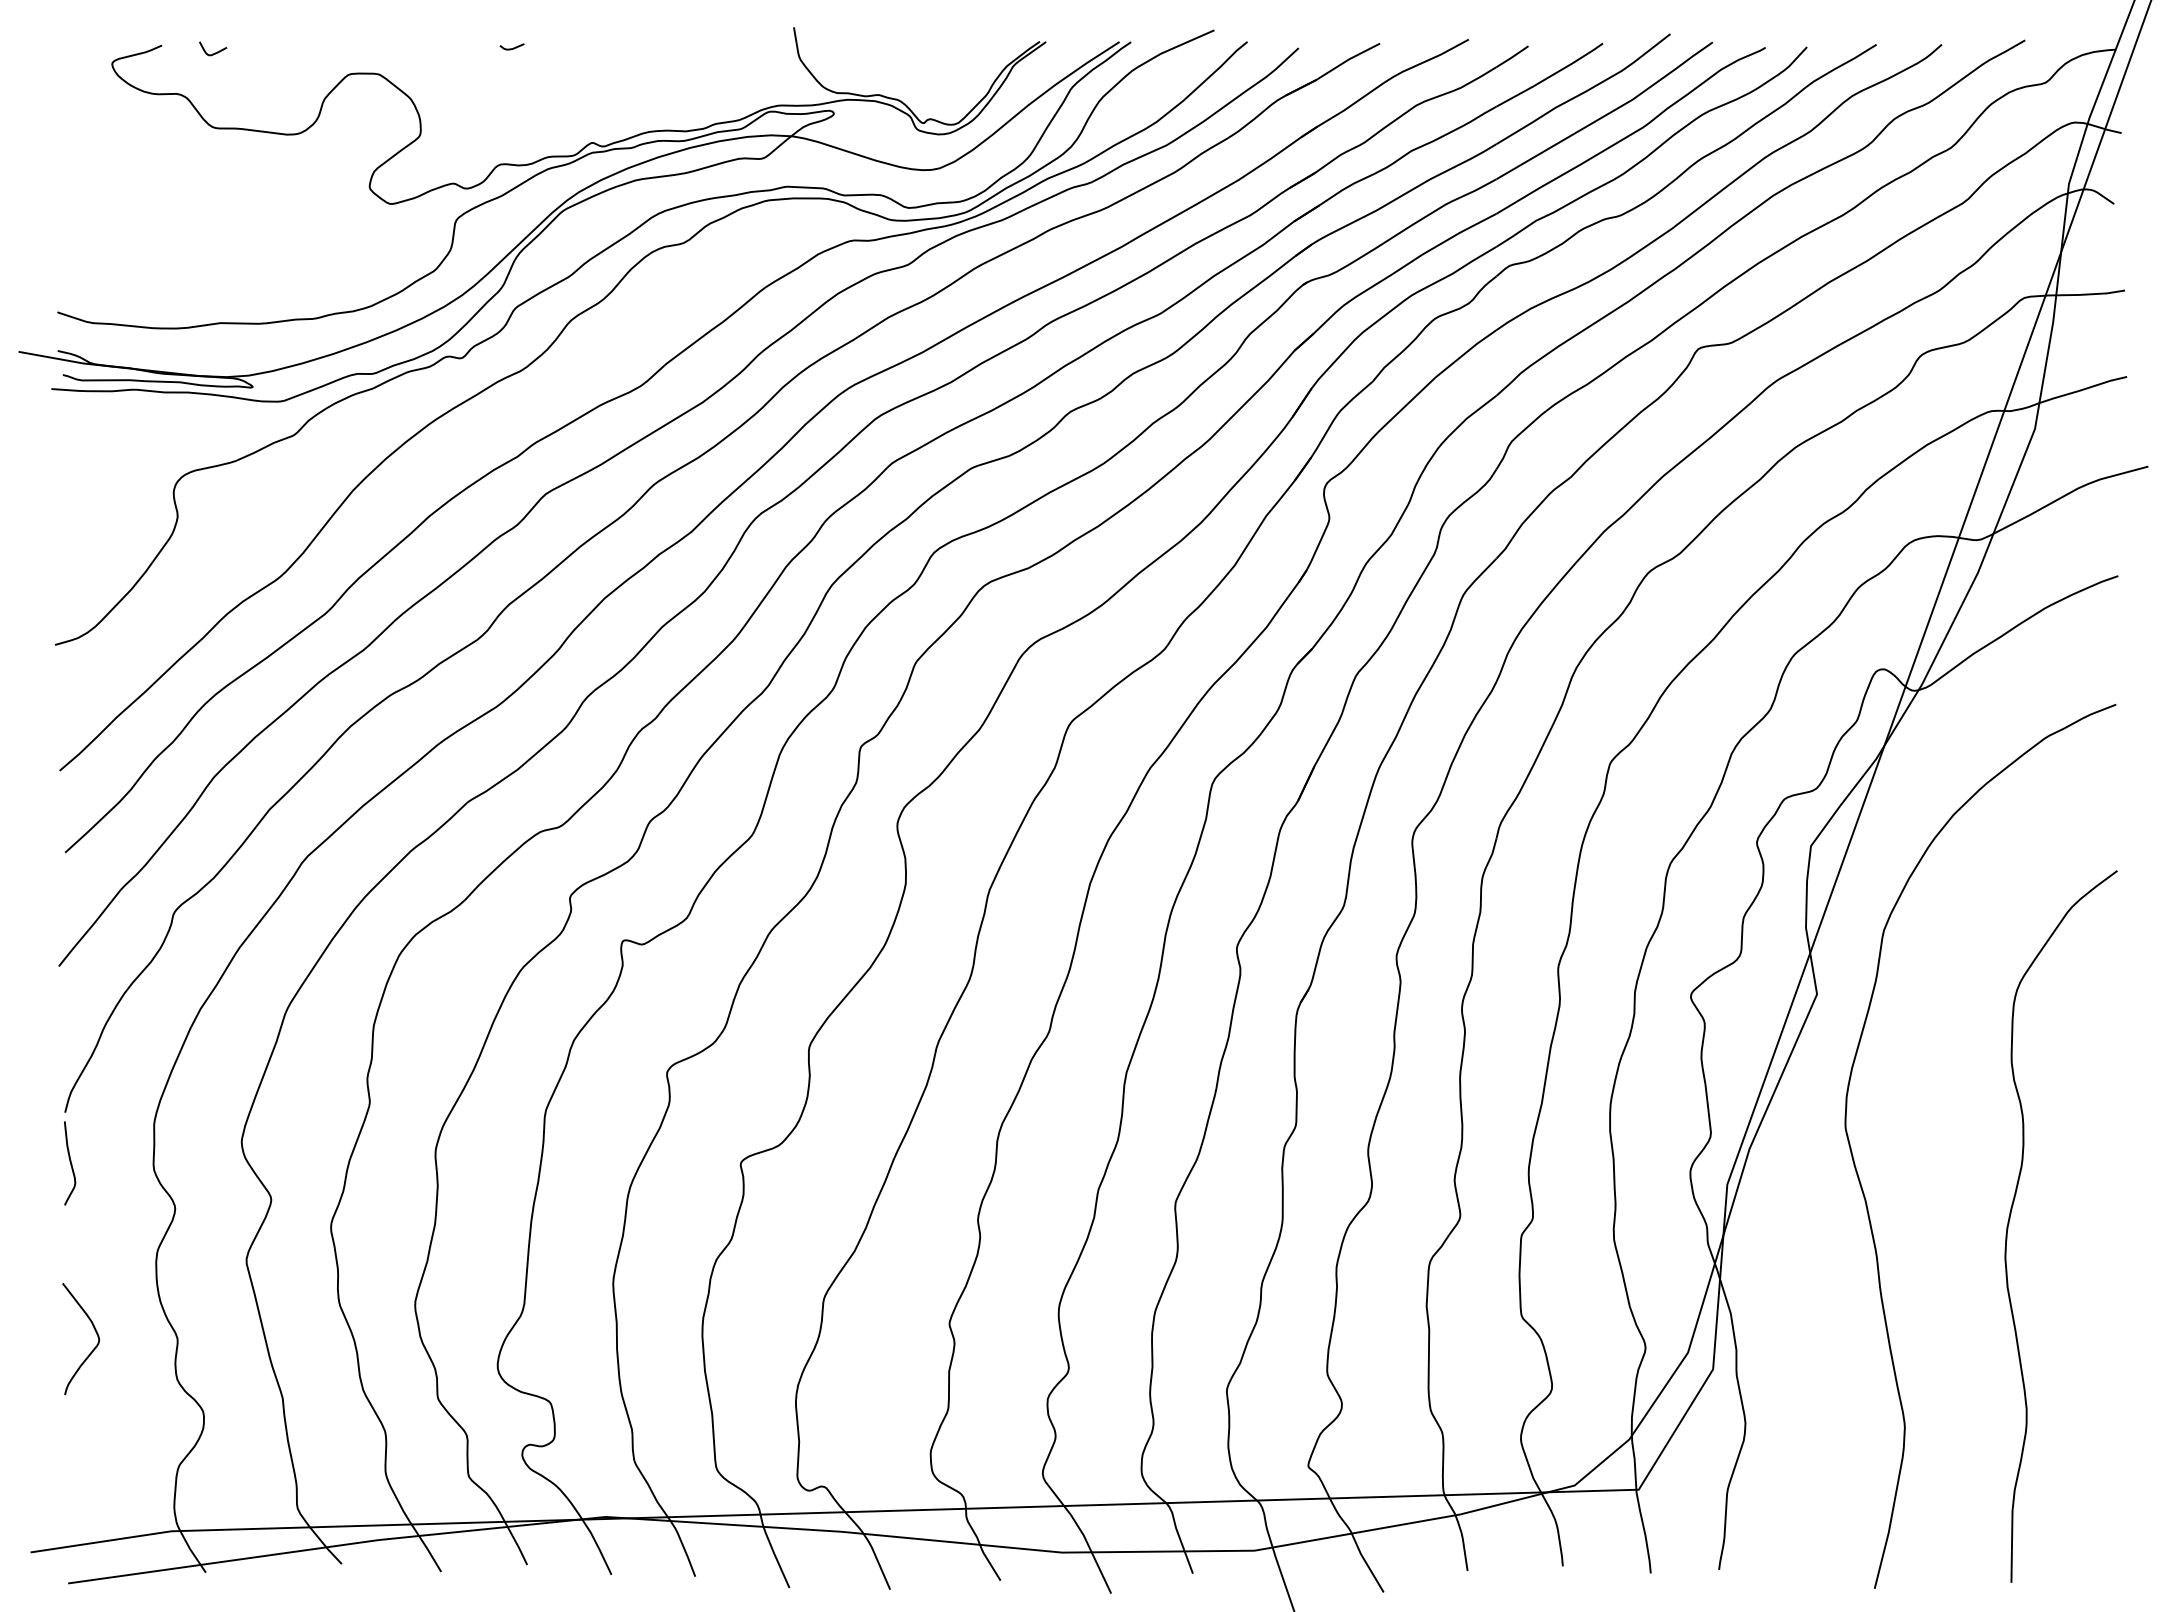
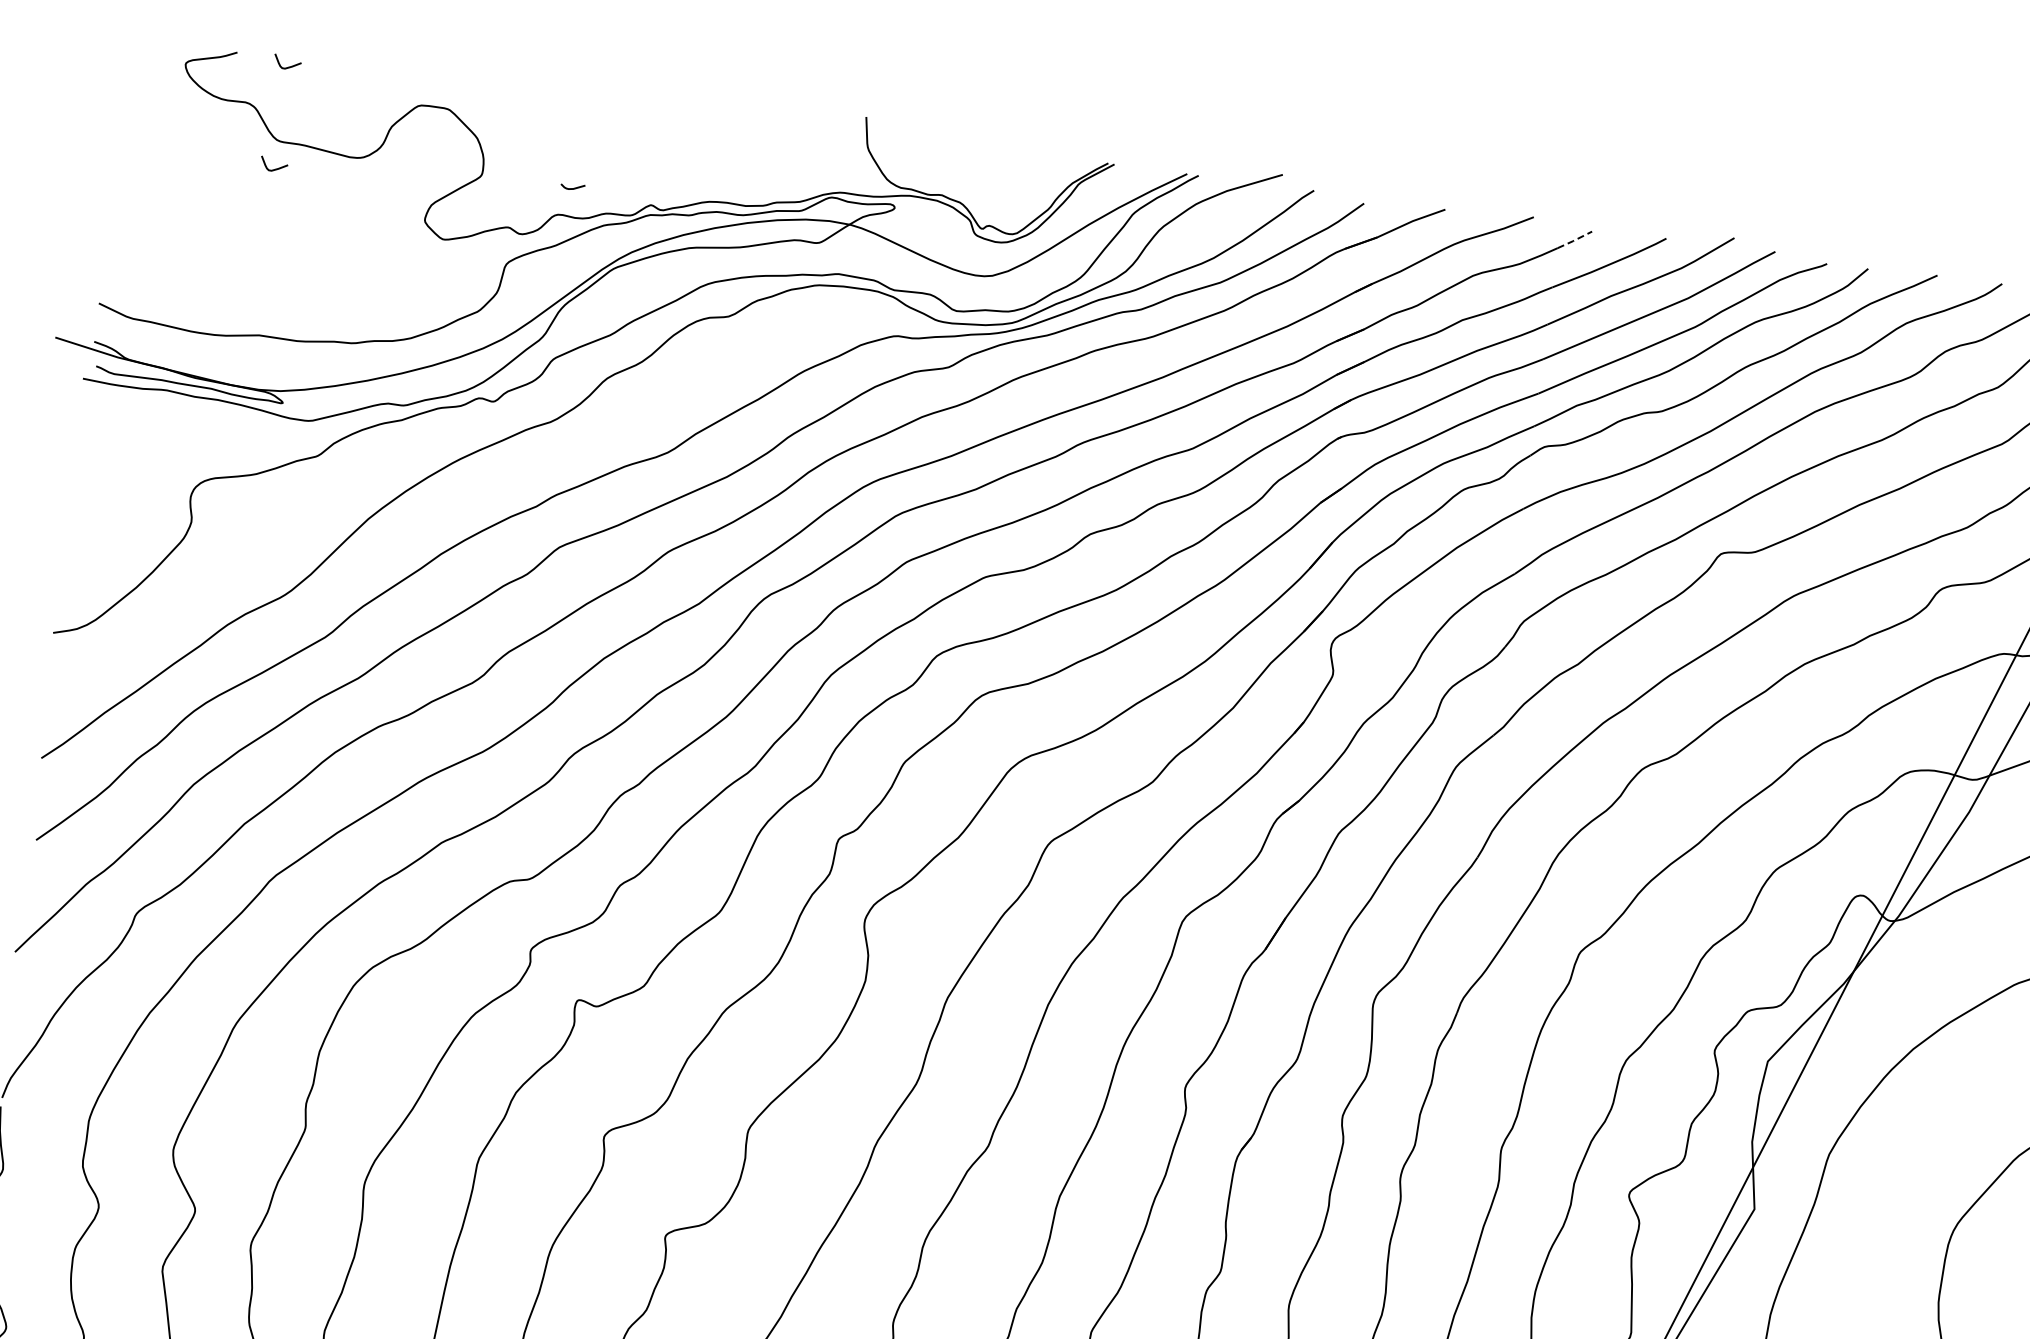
curve: (511, 48) -> (572, 188), moved
line: (1512, 57) -> (1574, 240), solid -> dashed
curve: (214, 155) -> (275, 168), added

